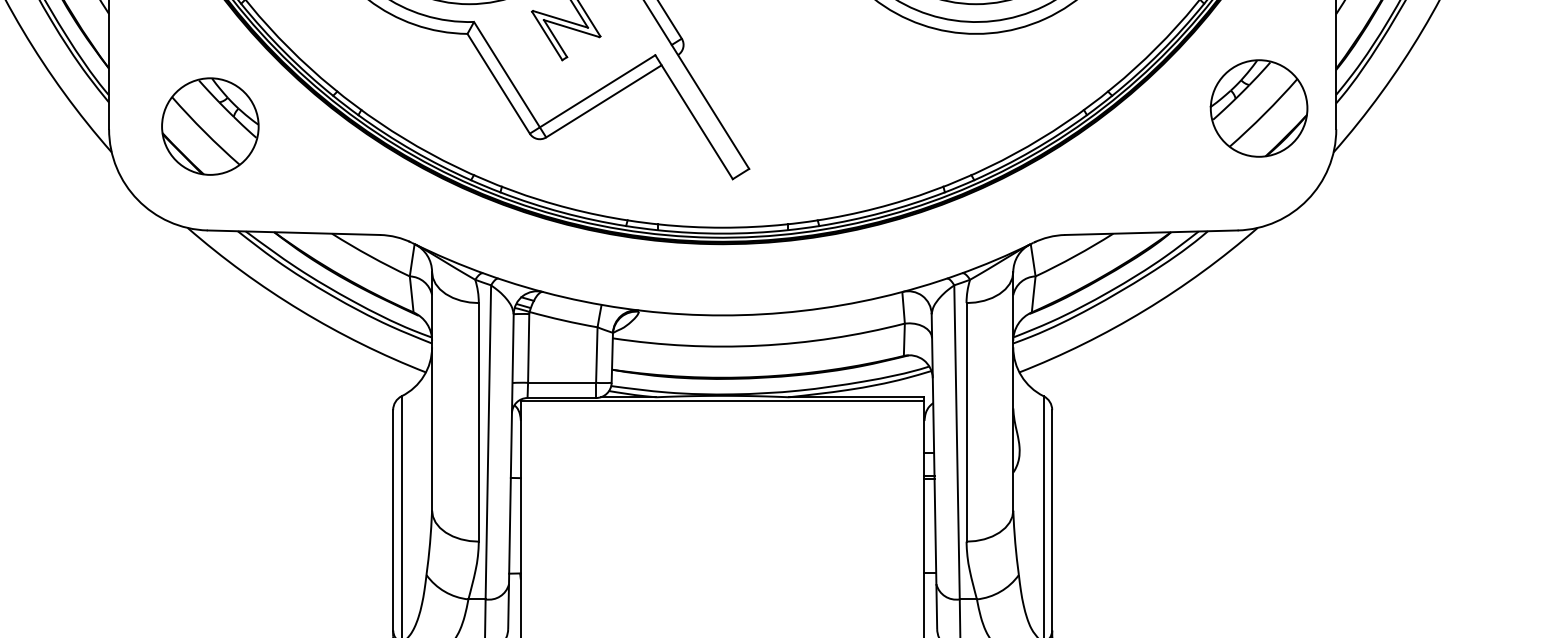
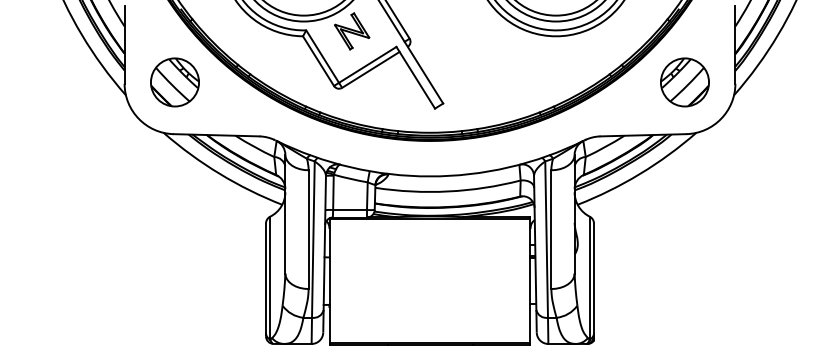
part: (1258, 108) -> (684, 82), moved

